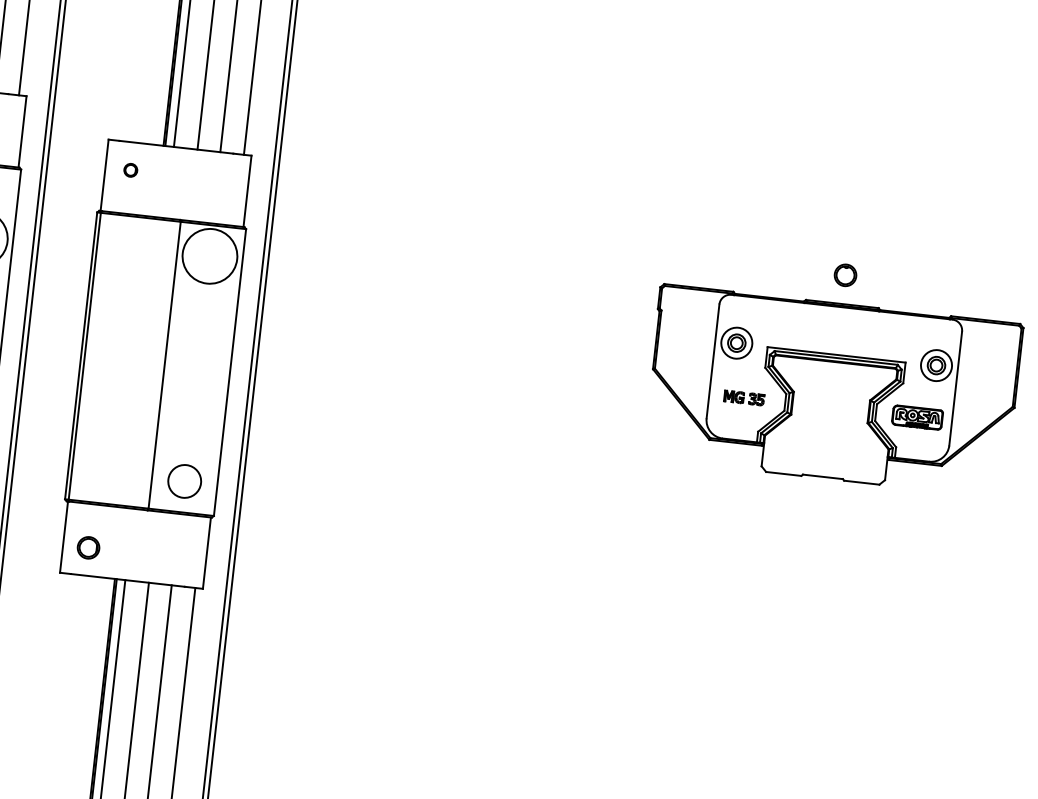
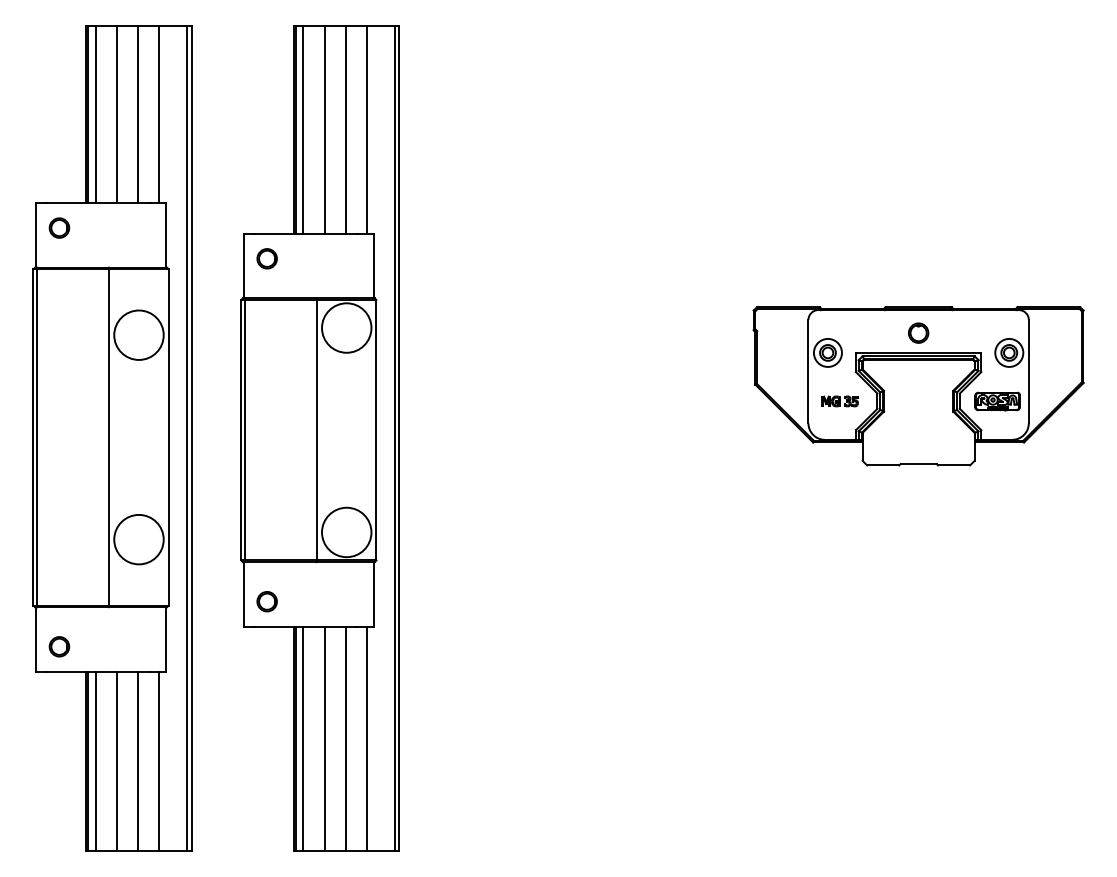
part: (130, 169) -> (266, 258), size x1.67
part: (845, 274) -> (918, 332), moved
circle: (184, 481) -> (346, 532), size x1.67

